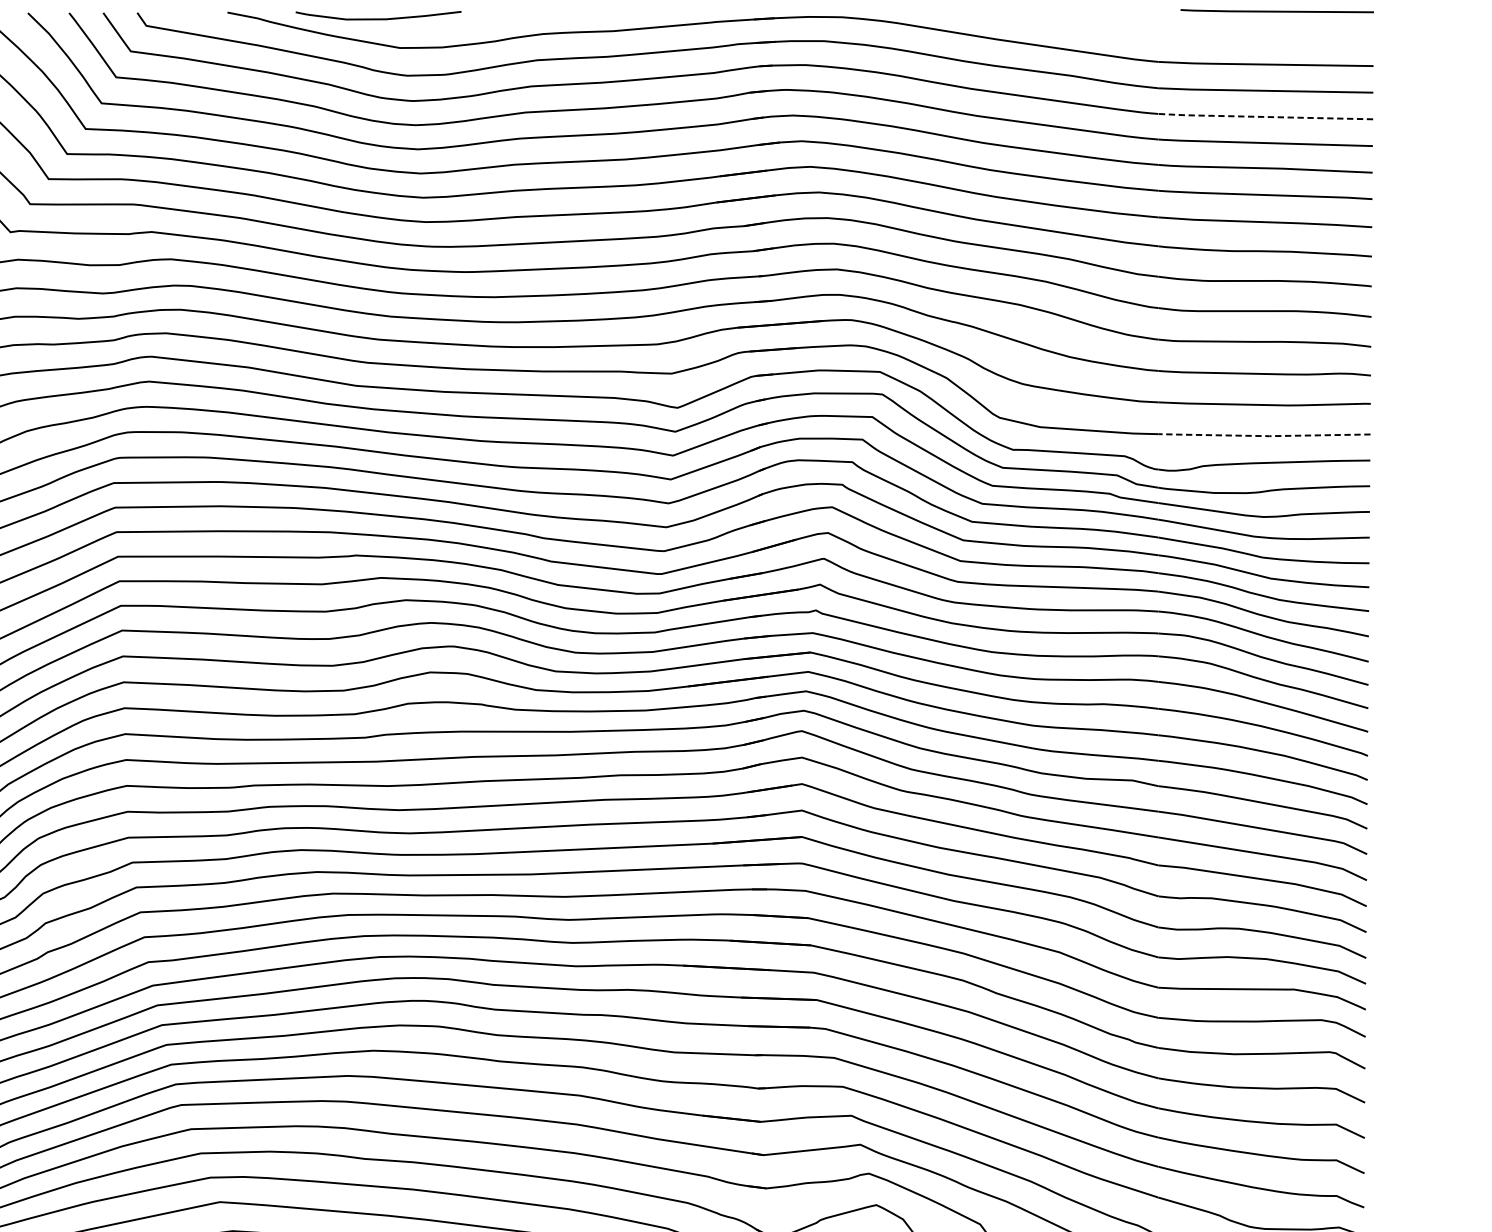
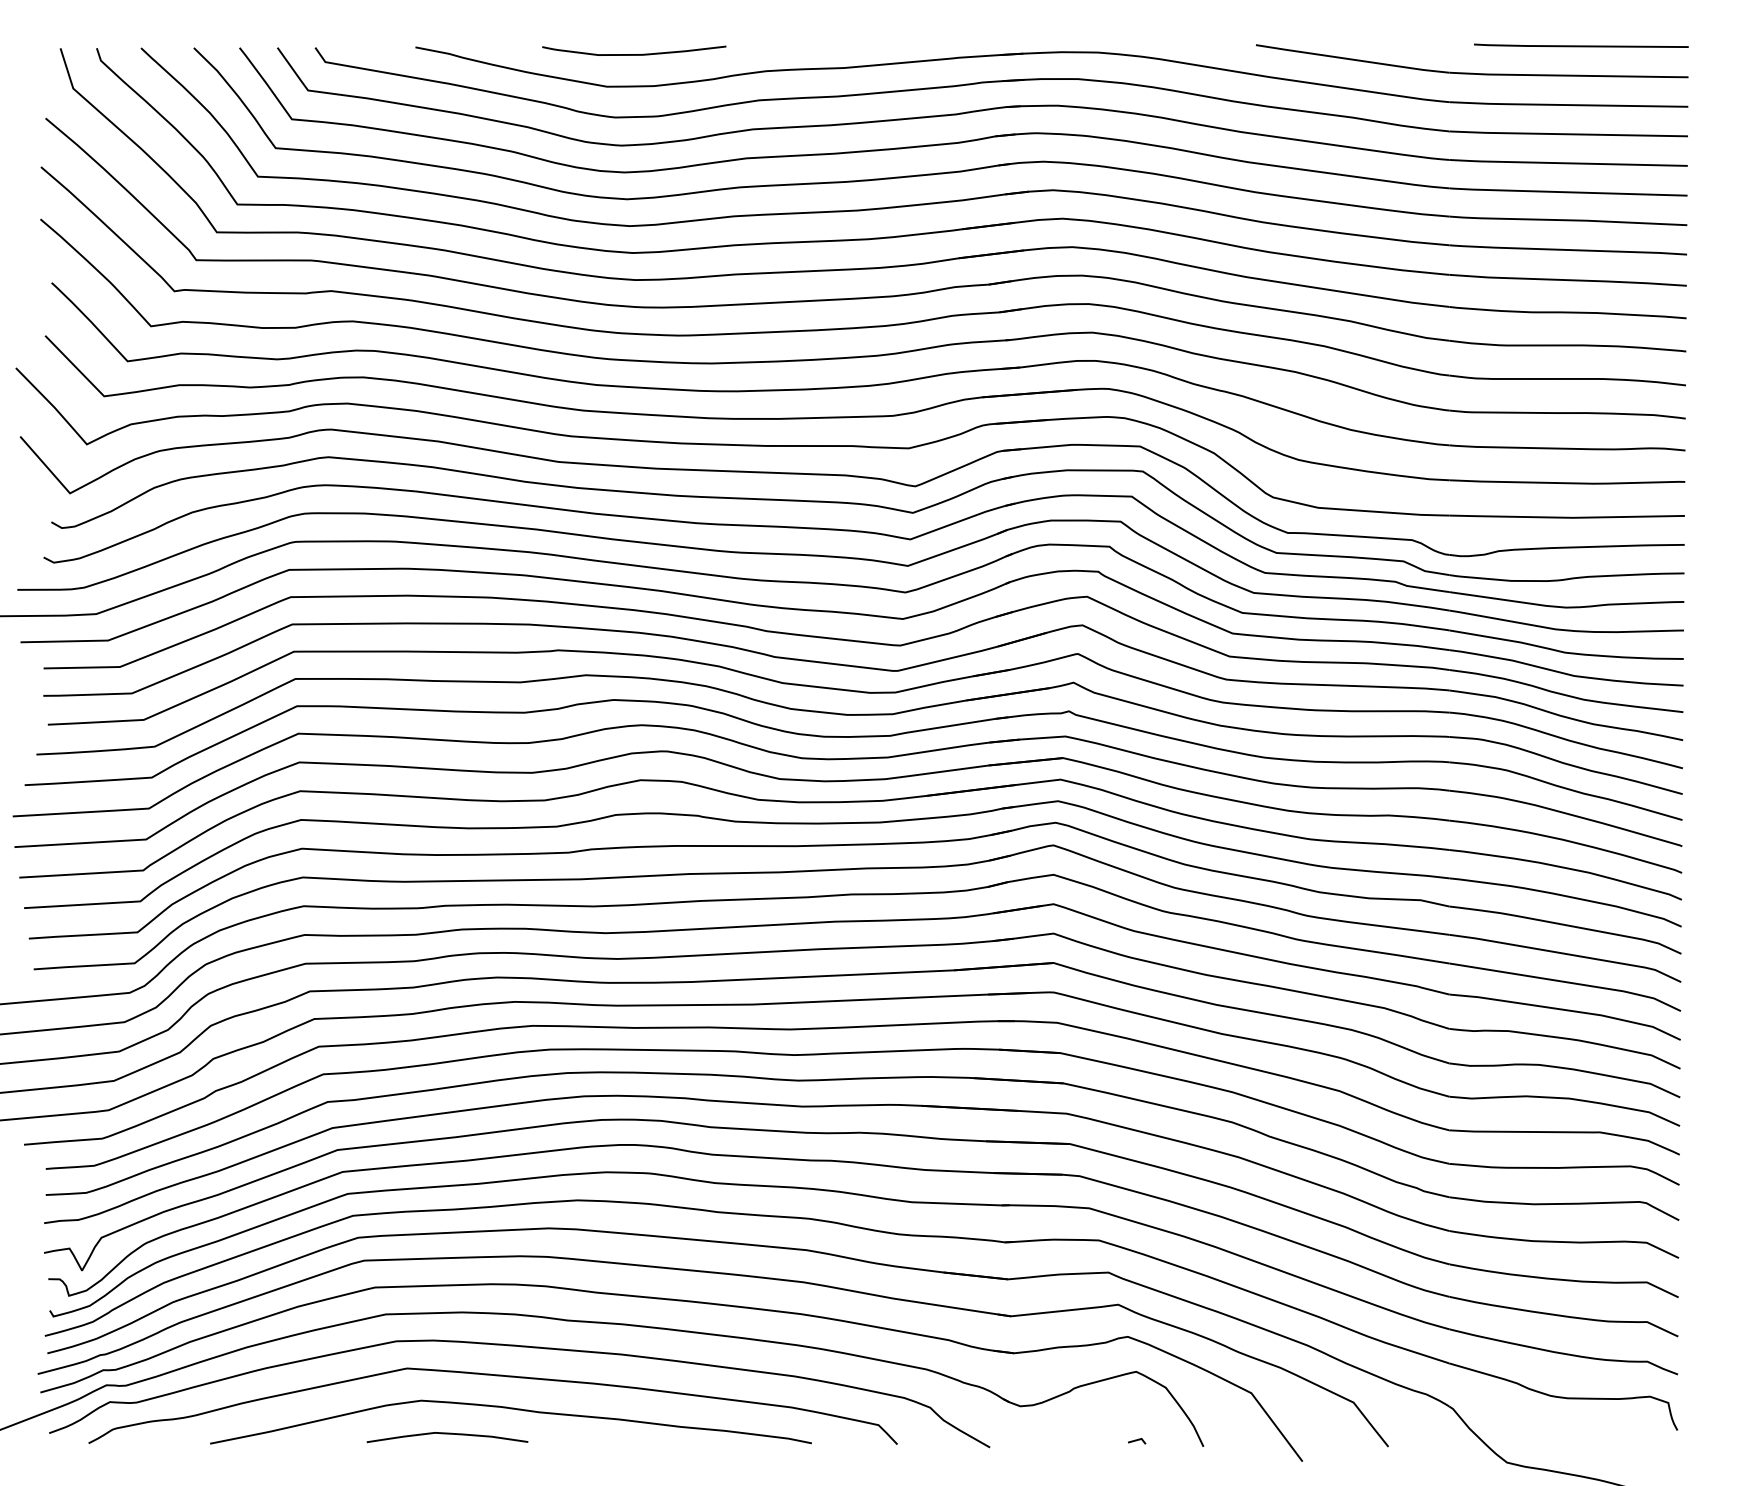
curve: (378, 18) -> (634, 54), moved
part: (1179, 35) -> (1472, 72), added
line: (1264, 117) -> (1567, 163), dashed -> solid
line: (1263, 435) -> (1566, 517), dashed -> solid

